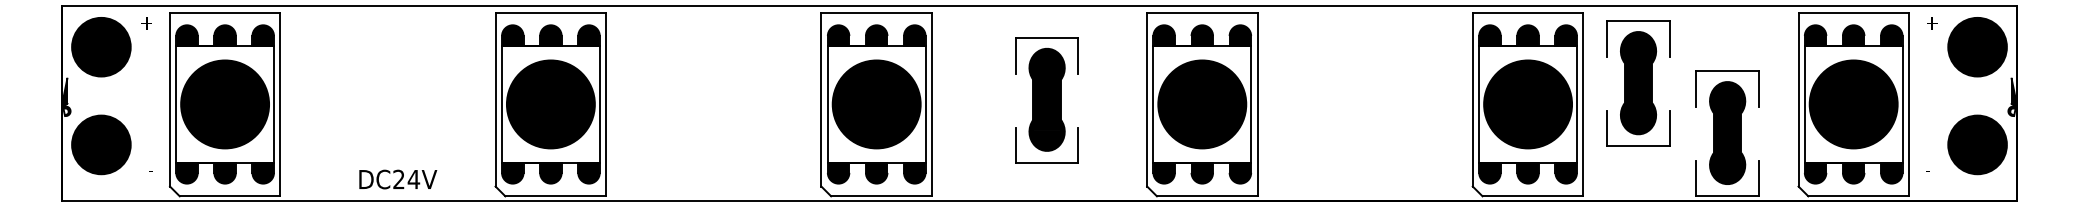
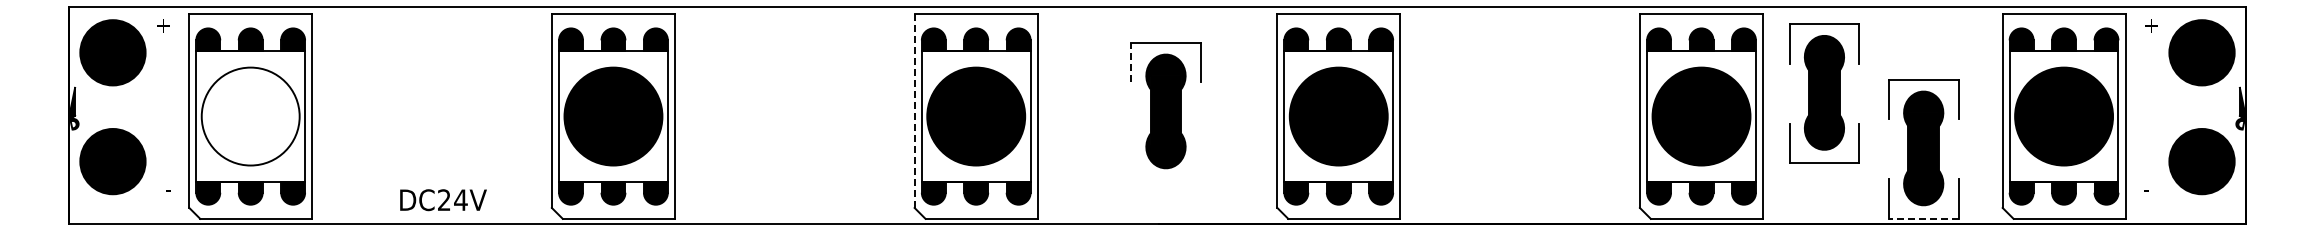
line: (1016, 55) -> (1131, 62), solid -> dashed
line: (821, 99) -> (914, 111), solid -> dashed
fill: (224, 104) -> (250, 116), removed
part: (1046, 162) -> (1165, 181), removed
line: (1727, 196) -> (1923, 218), solid -> dashed

